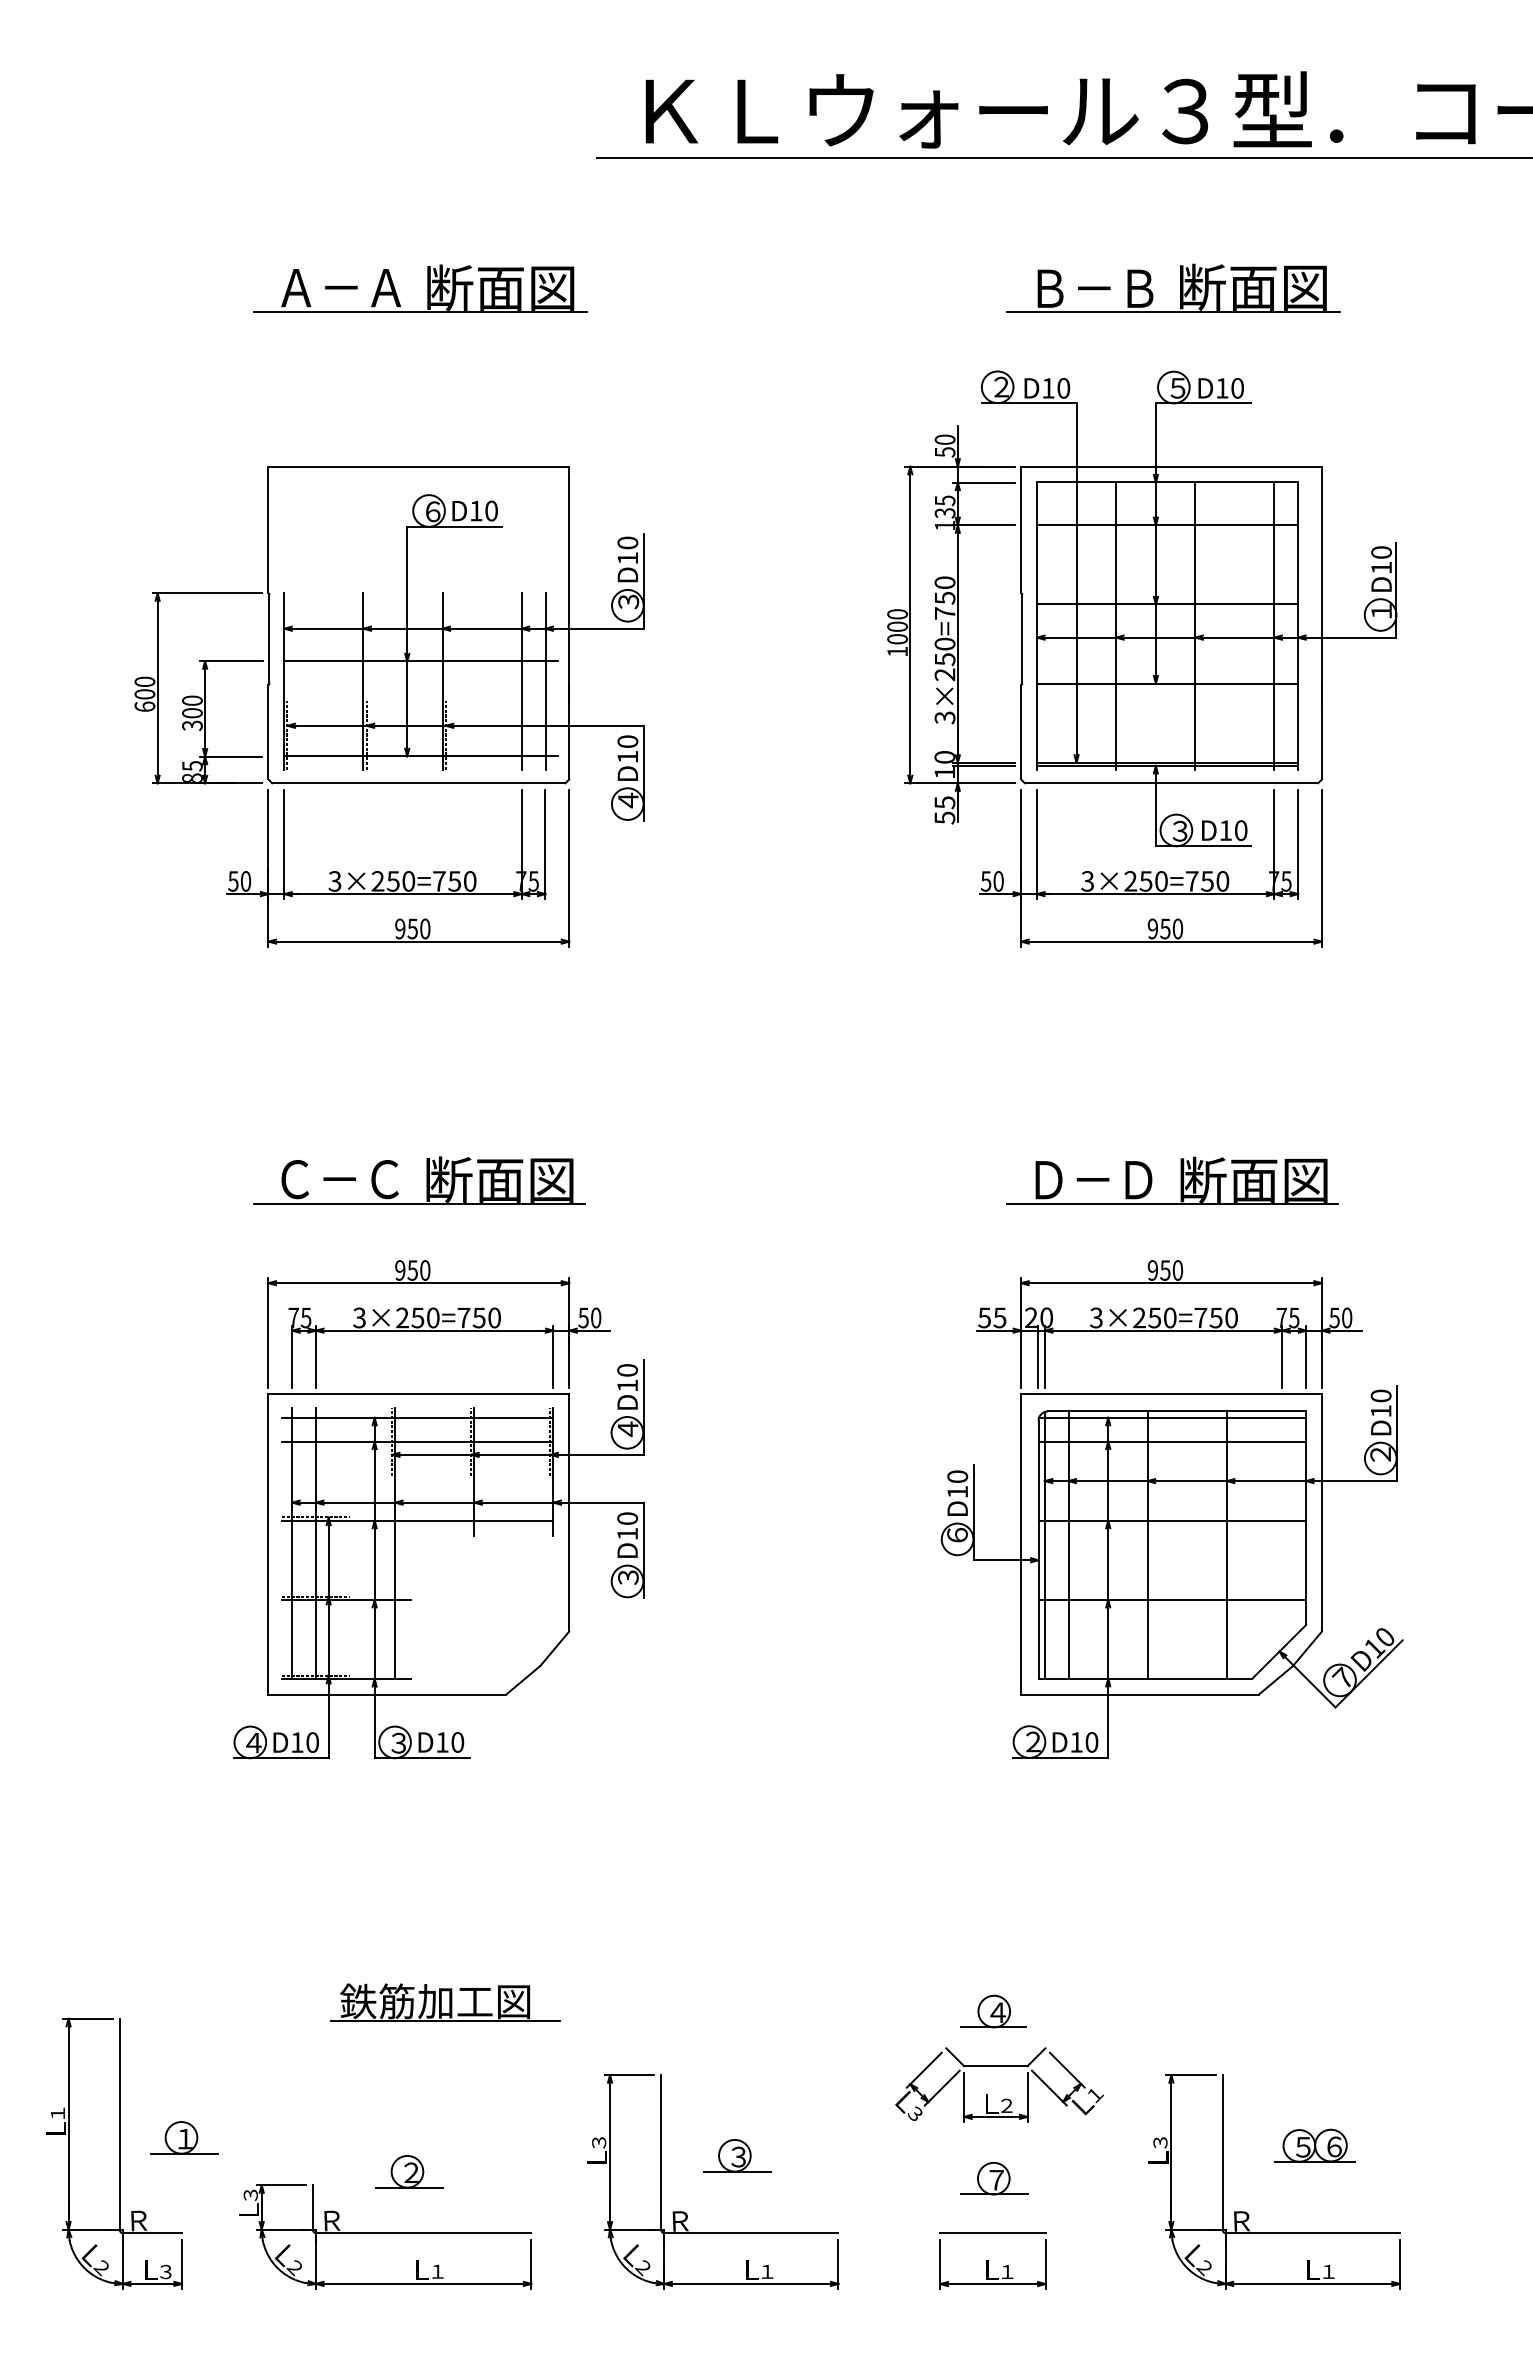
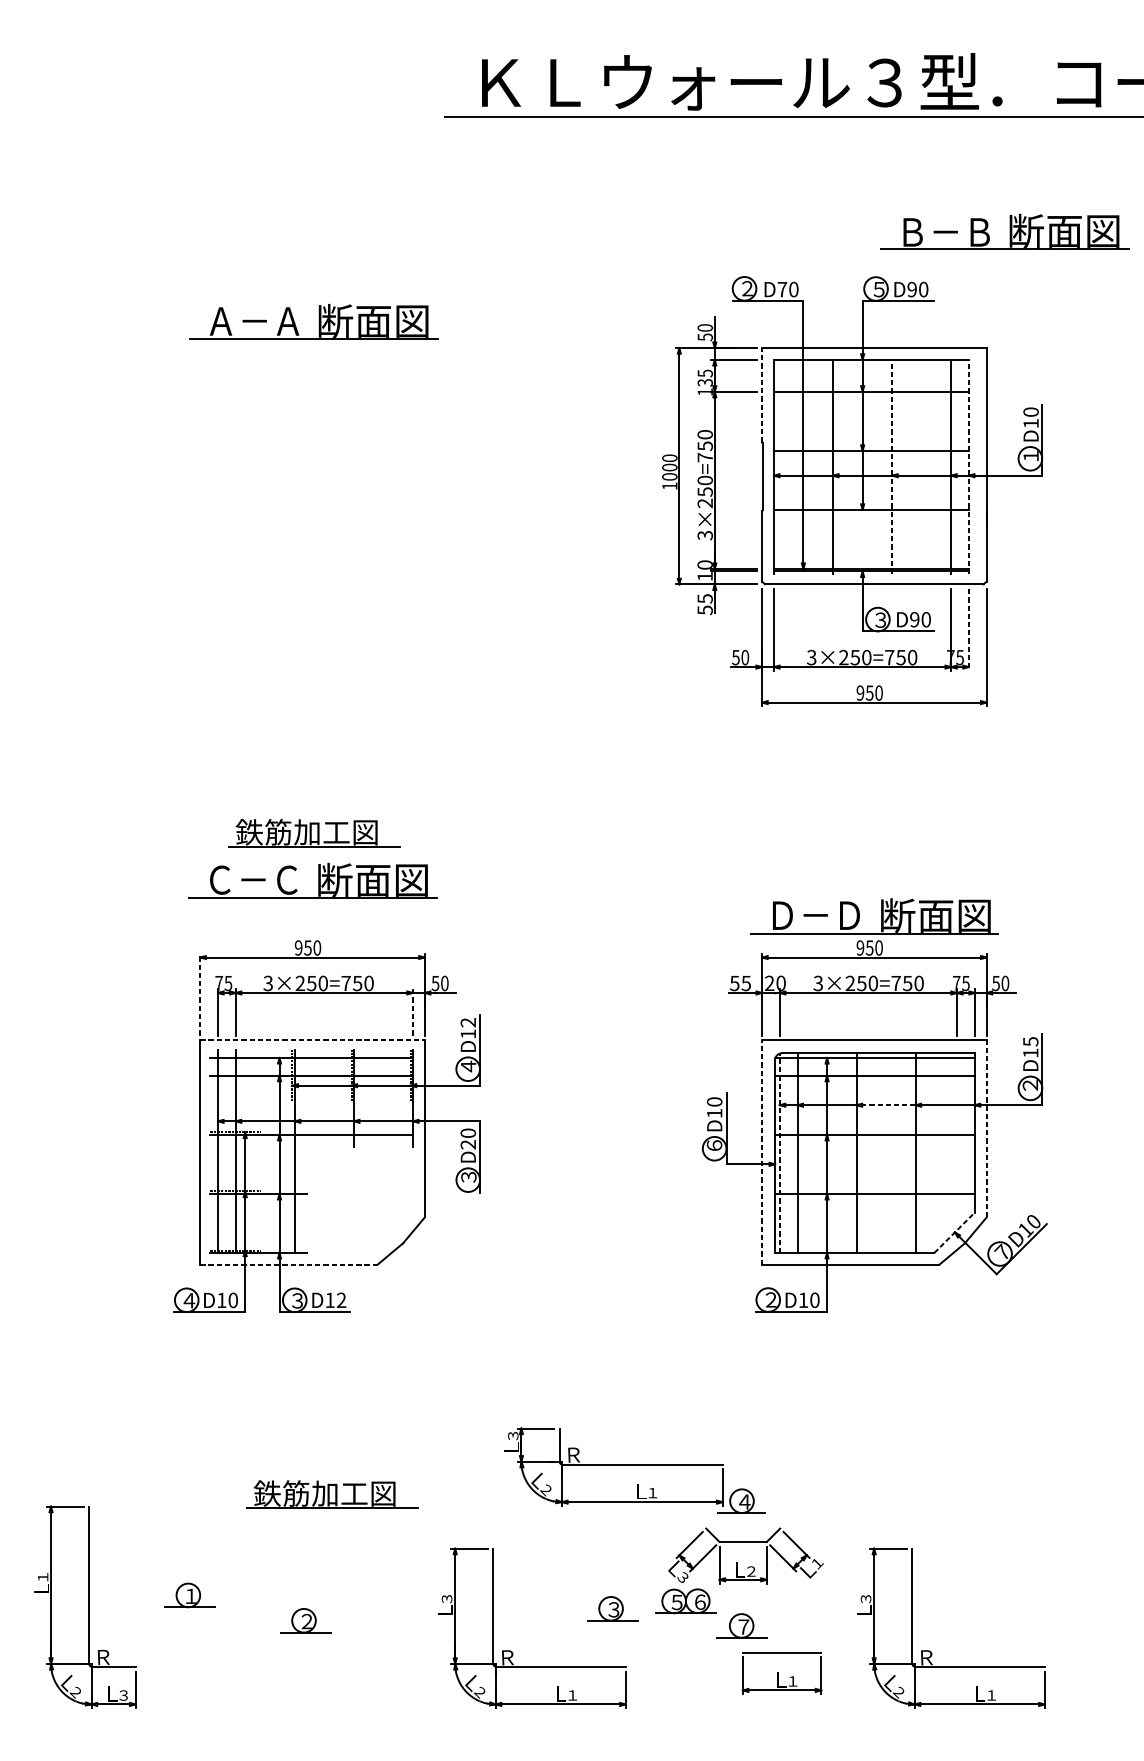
part: (1180, 287) -> (1010, 231), moved
part: (427, 288) -> (318, 321), moved
text: (1048, 388) -> (782, 289), D10 -> D70
text: (1222, 388) -> (912, 289), D10 -> D90
line: (1021, 529) -> (762, 394), solid -> dashed
line: (1195, 626) -> (892, 467), solid -> dashed
line: (1298, 626) -> (969, 467), solid -> dashed
part: (389, 706) -> (290, 527), removed
text: (1225, 830) -> (914, 619), D10 -> D90
line: (1298, 844) -> (969, 630), solid -> dashed
part: (421, 1116) -> (314, 833), added
part: (1180, 1180) -> (881, 915), moved
line: (268, 1332) -> (200, 994), solid -> dashed
line: (553, 1356) -> (413, 1012), solid -> dashed
line: (1038, 1356) -> (775, 1012), removed
text: (627, 1370) -> (468, 1022), D10 -> D12
line: (419, 1394) -> (312, 1040), solid -> dashed
text: (1380, 1395) -> (1030, 1041), D10 -> D15
line: (1187, 1481) -> (886, 1105), solid -> dashed
line: (1321, 1512) -> (986, 1128), solid -> dashed
text: (627, 1533) -> (468, 1144), D10 -> D20
line: (1021, 1543) -> (762, 1151), solid -> dashed
line: (1044, 1544) -> (779, 1152), solid -> dashed
line: (1279, 1651) -> (954, 1232), solid -> dashed
line: (387, 1694) -> (289, 1264), solid -> dashed
text: (457, 1742) -> (341, 1300), D10 -> D12
part: (184, 2137) -> (190, 1595), moved
part: (1314, 2145) -> (685, 1601), moved
part: (737, 2155) -> (613, 1608), moved
part: (385, 2236) -> (613, 1466), moved
part: (992, 2260) -> (781, 1672), moved

